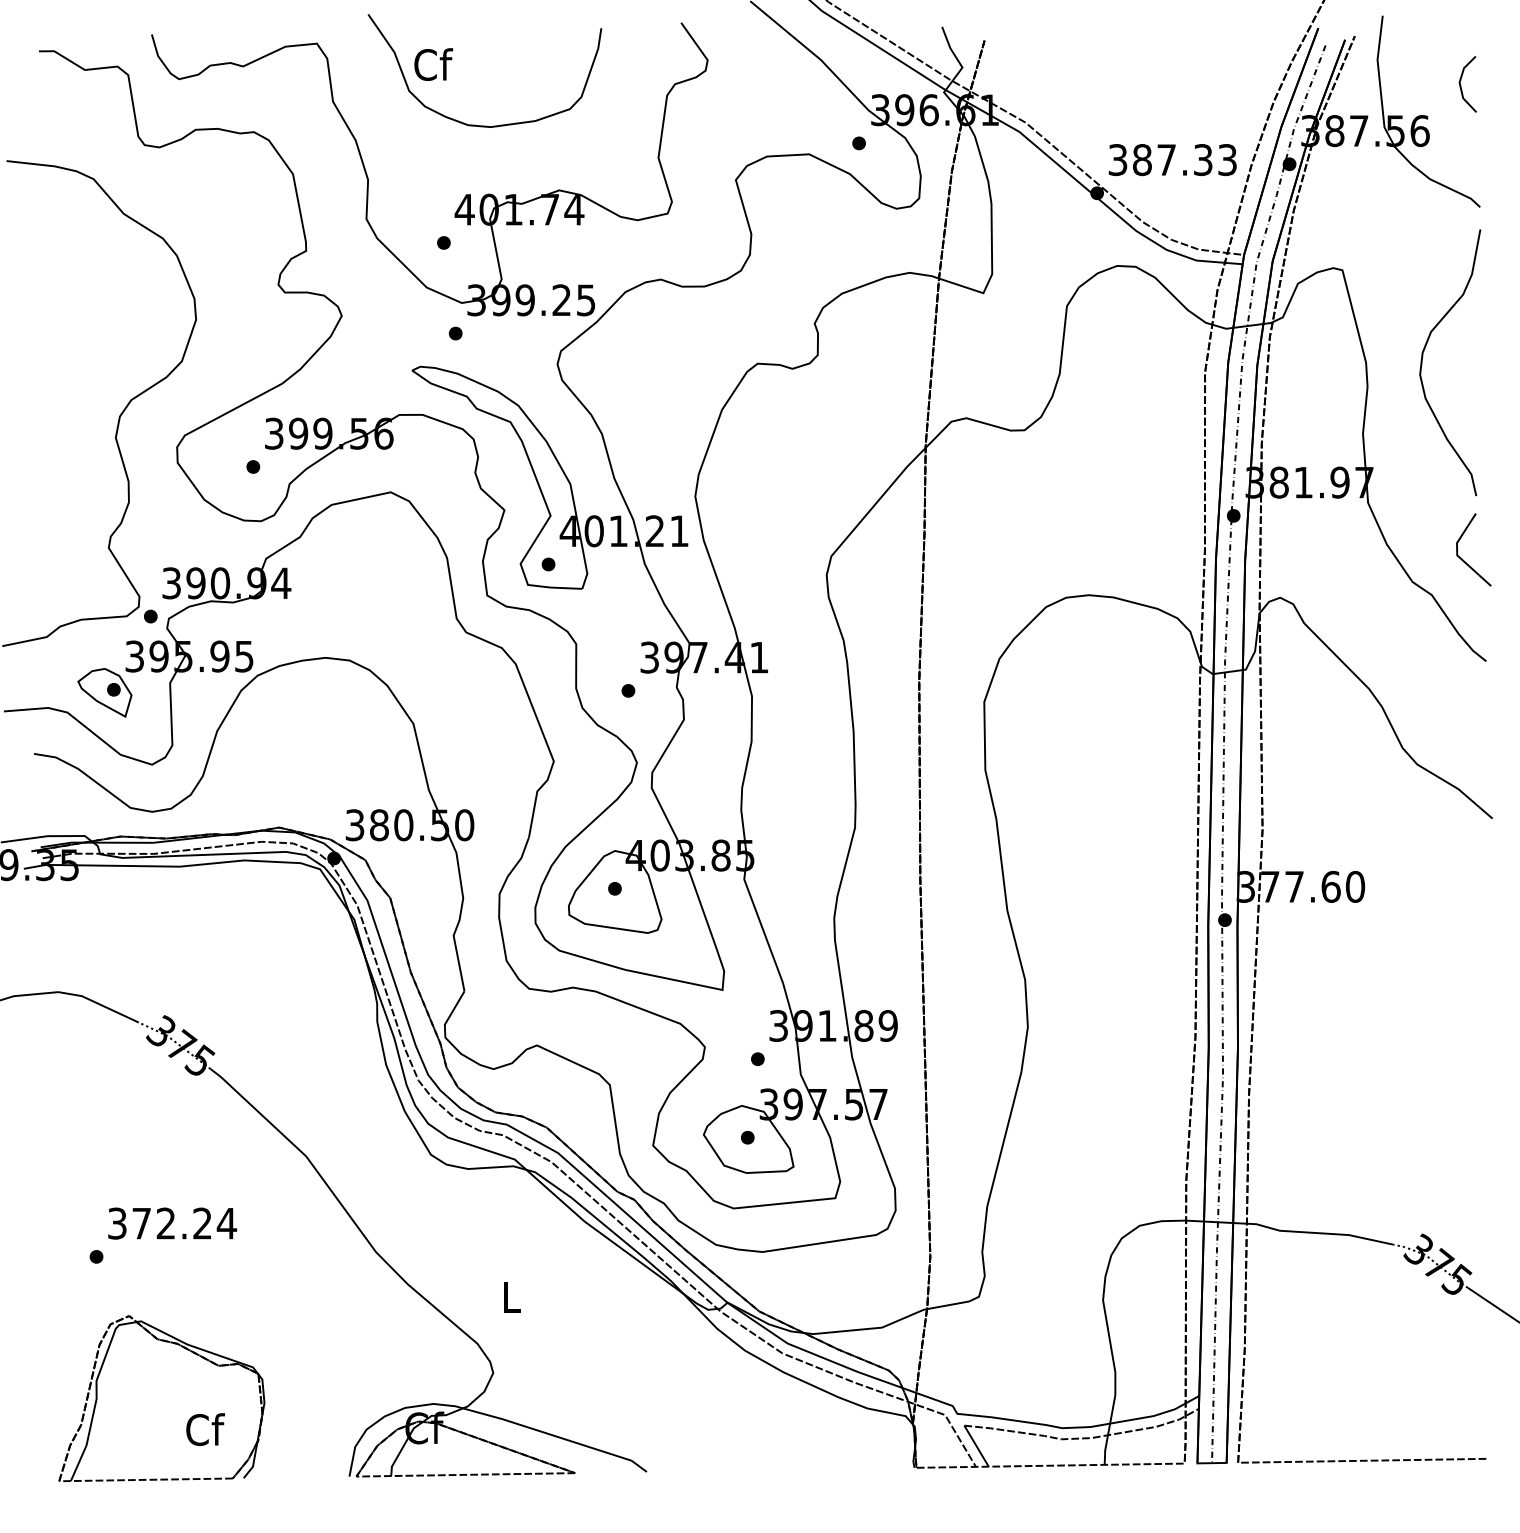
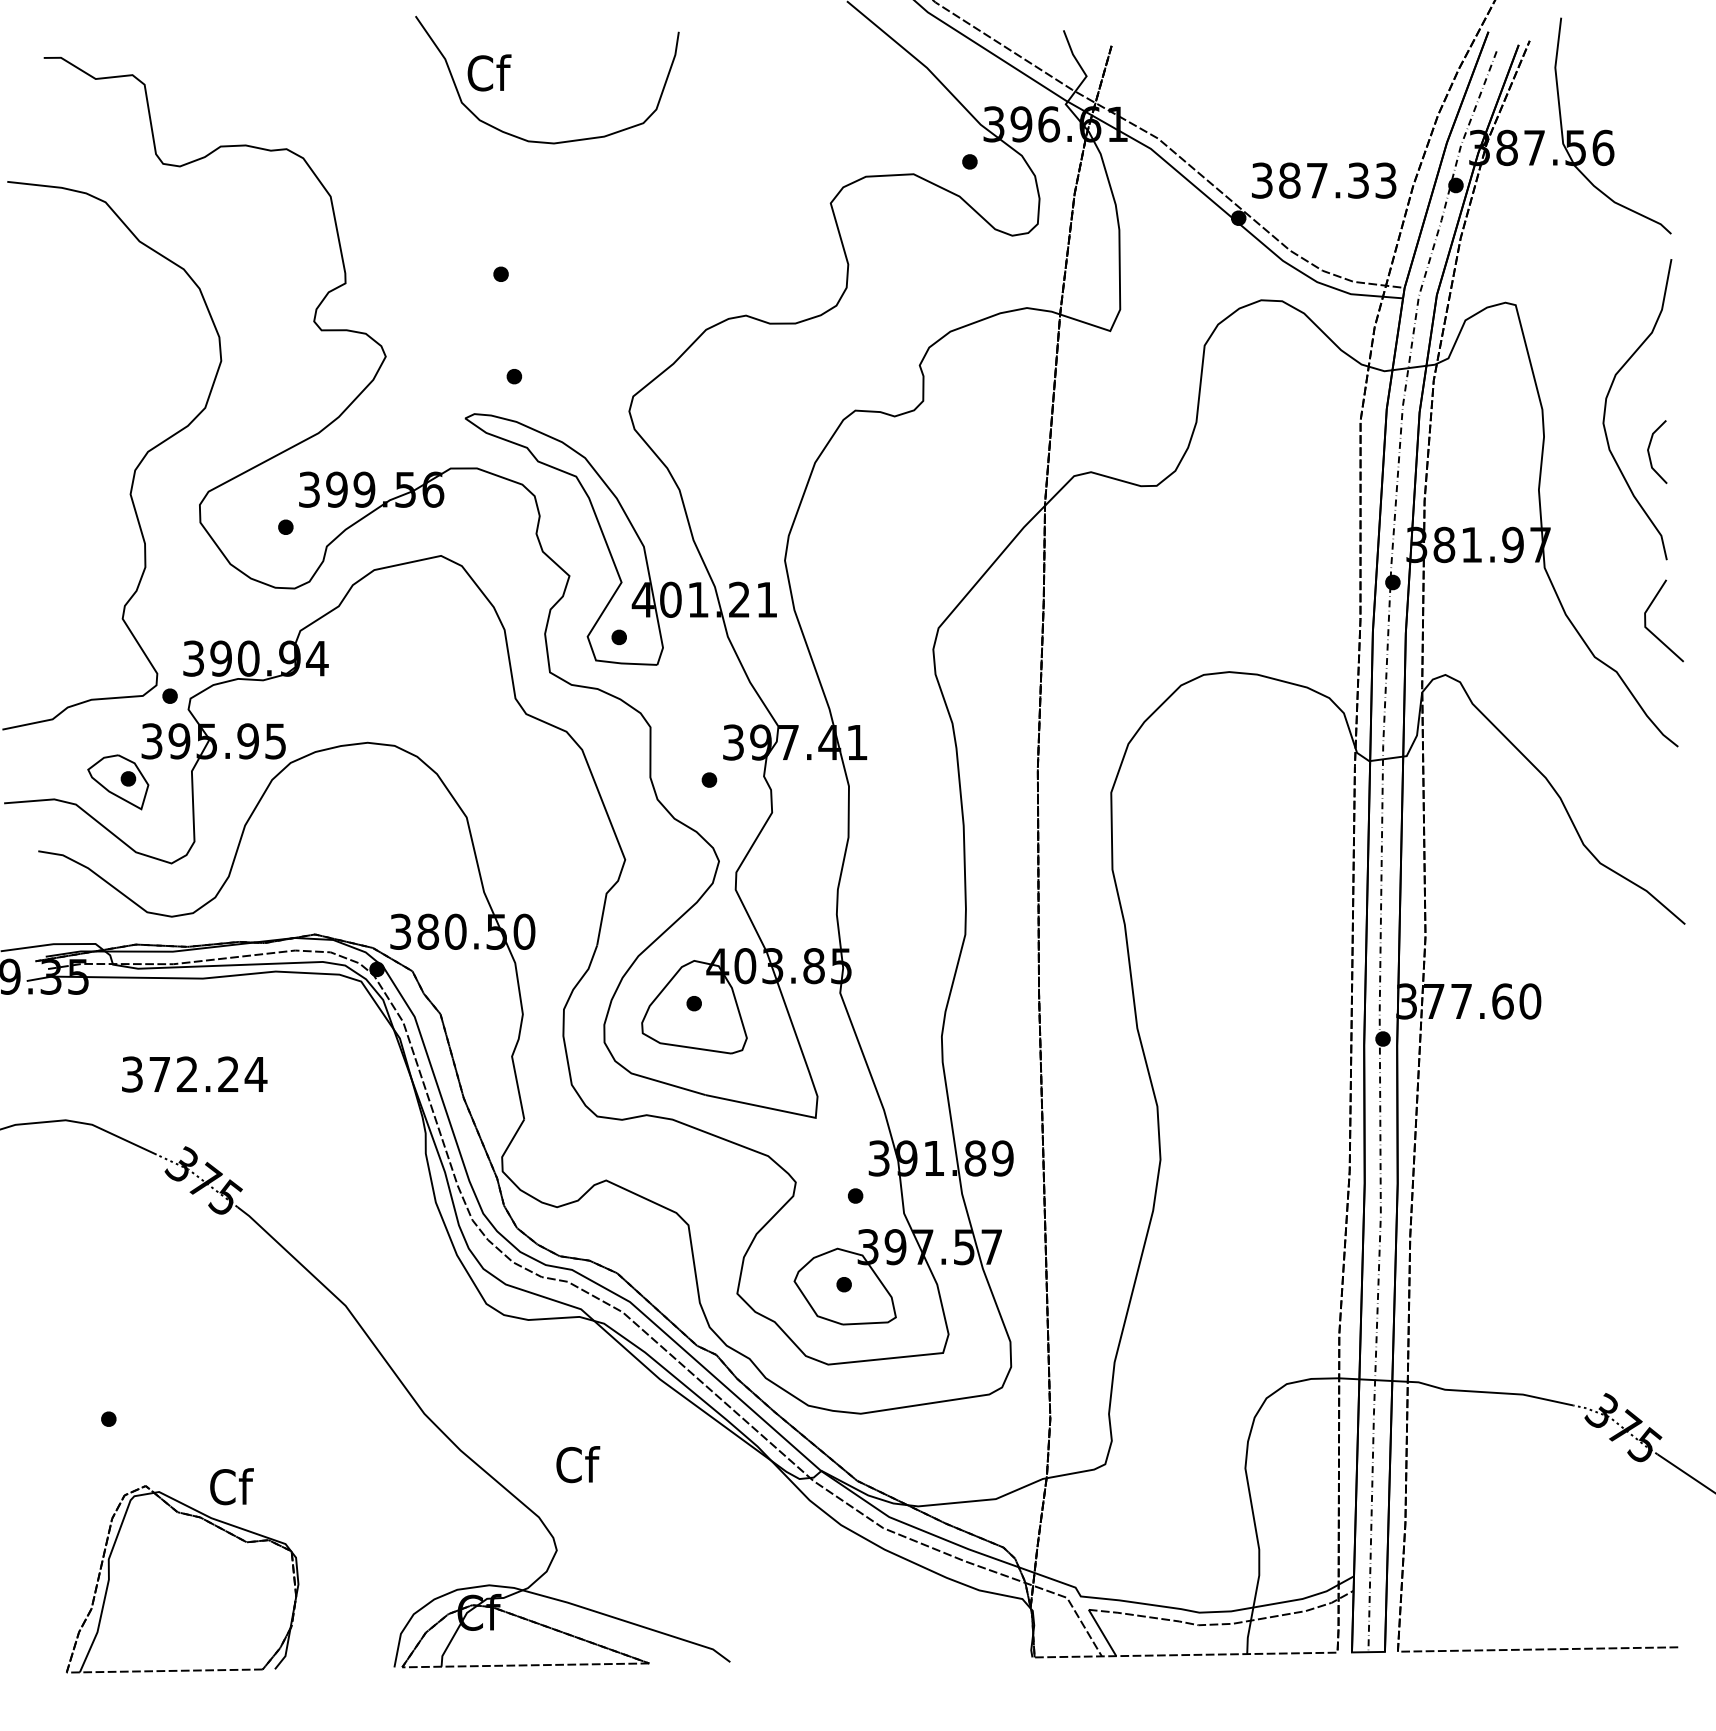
line: (1461, 85) -> (1650, 453), moved
part: (464, 196) -> (524, 221), removed
text: (172, 1223) -> (194, 1074), moved
text: (512, 1296) -> (578, 1463), L -> Cf
text: (205, 1429) -> (231, 1486), moved

